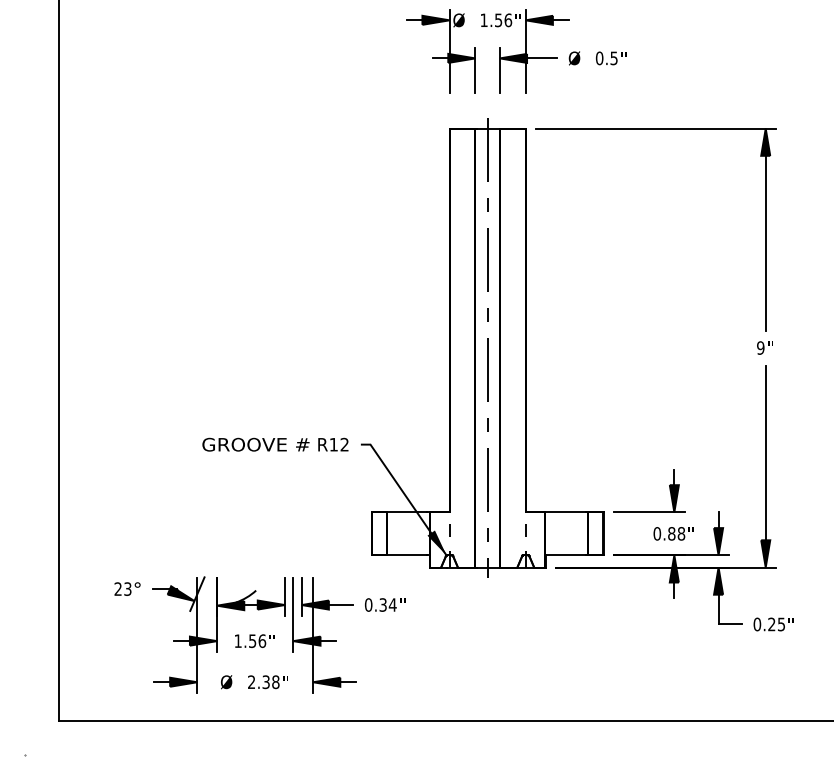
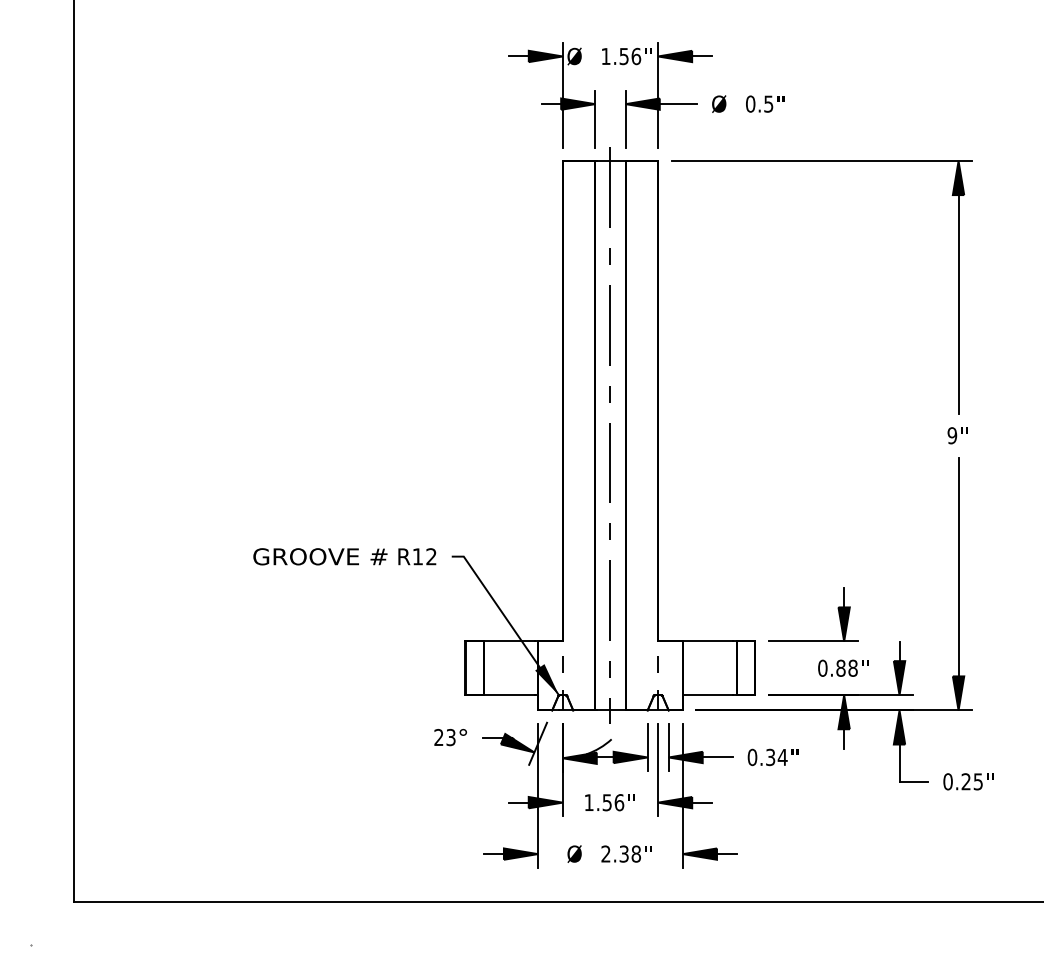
part: (516, 51) -> (646, 95), moved
part: (260, 634) -> (616, 794), moved

